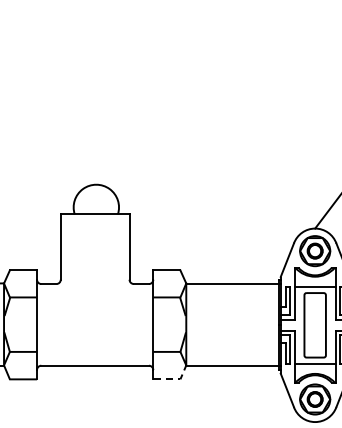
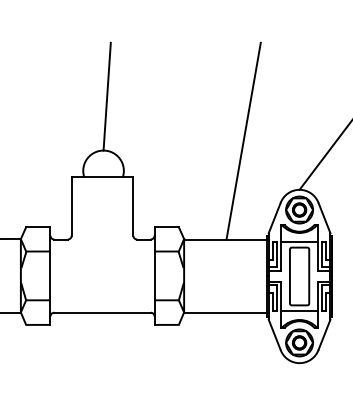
line: (99, 124) -> (106, 96), added
line: (252, 173) -> (243, 140), added
line: (175, 378) -> (174, 324), dashed -> solid

